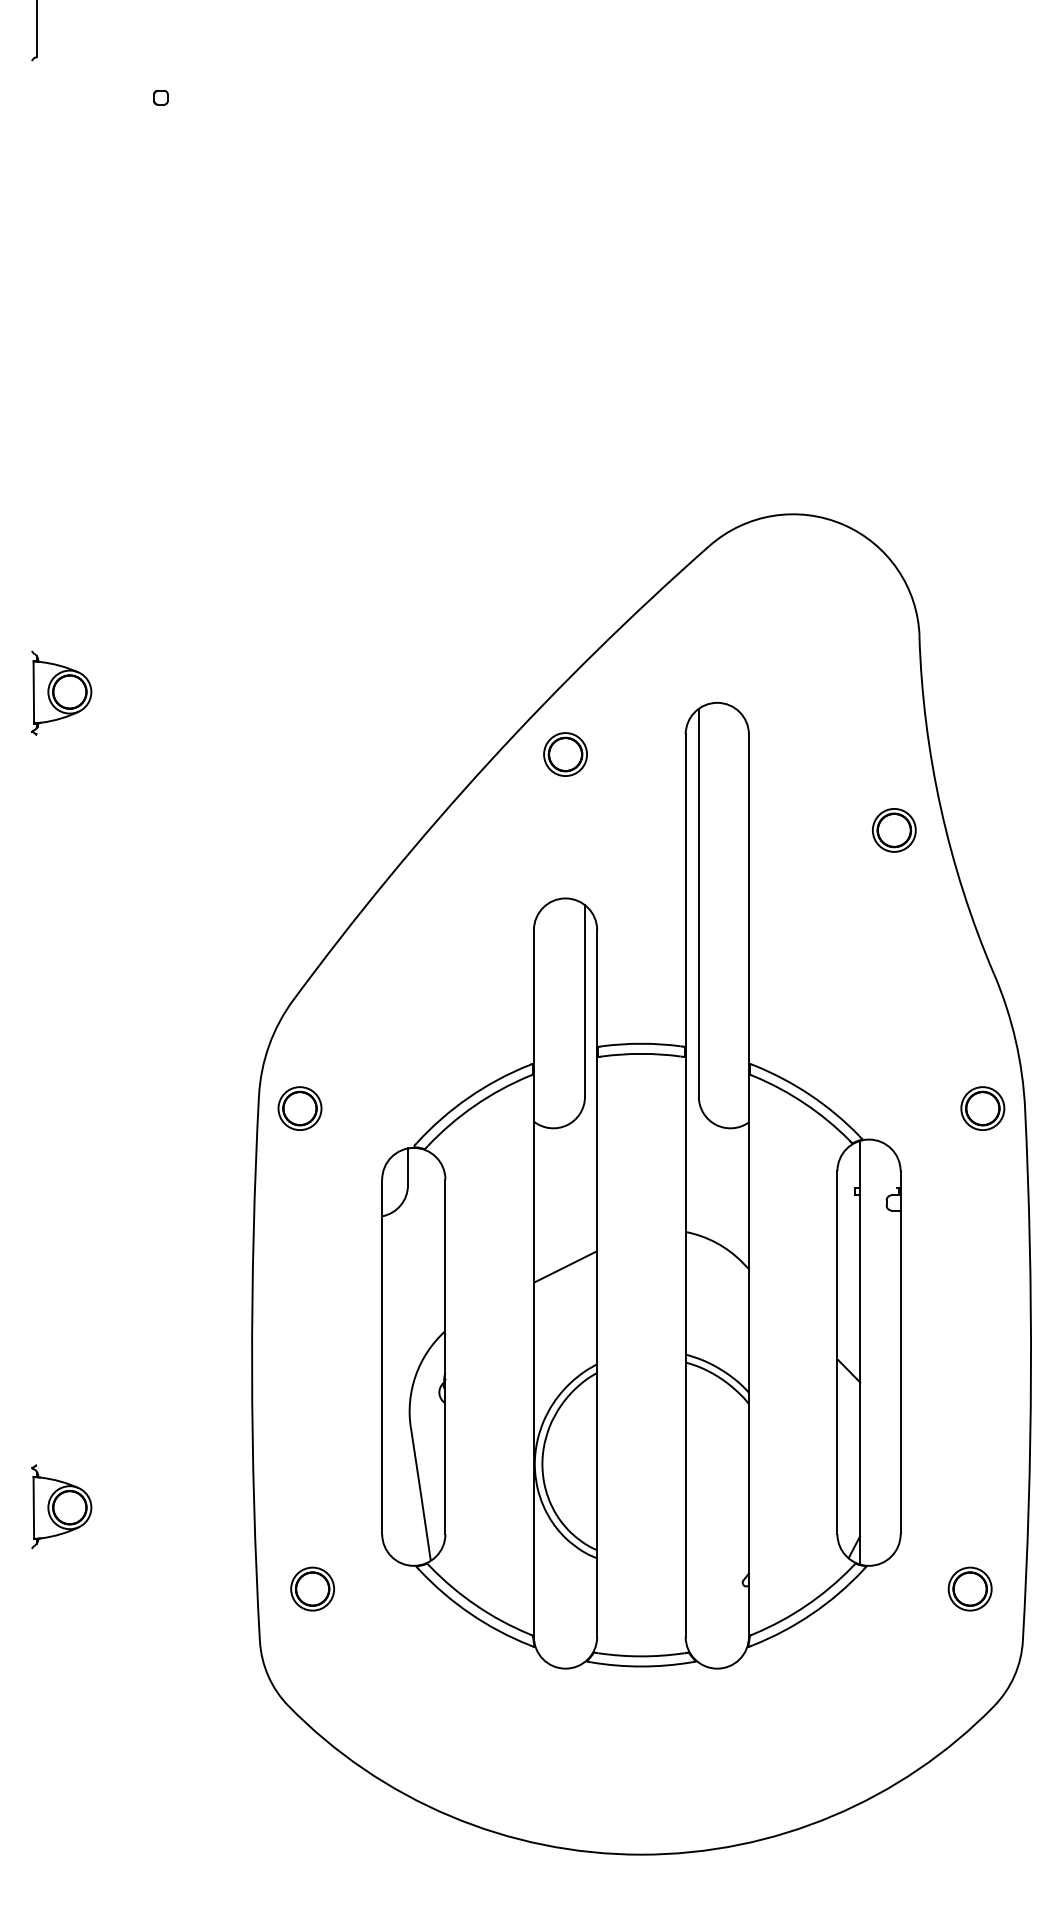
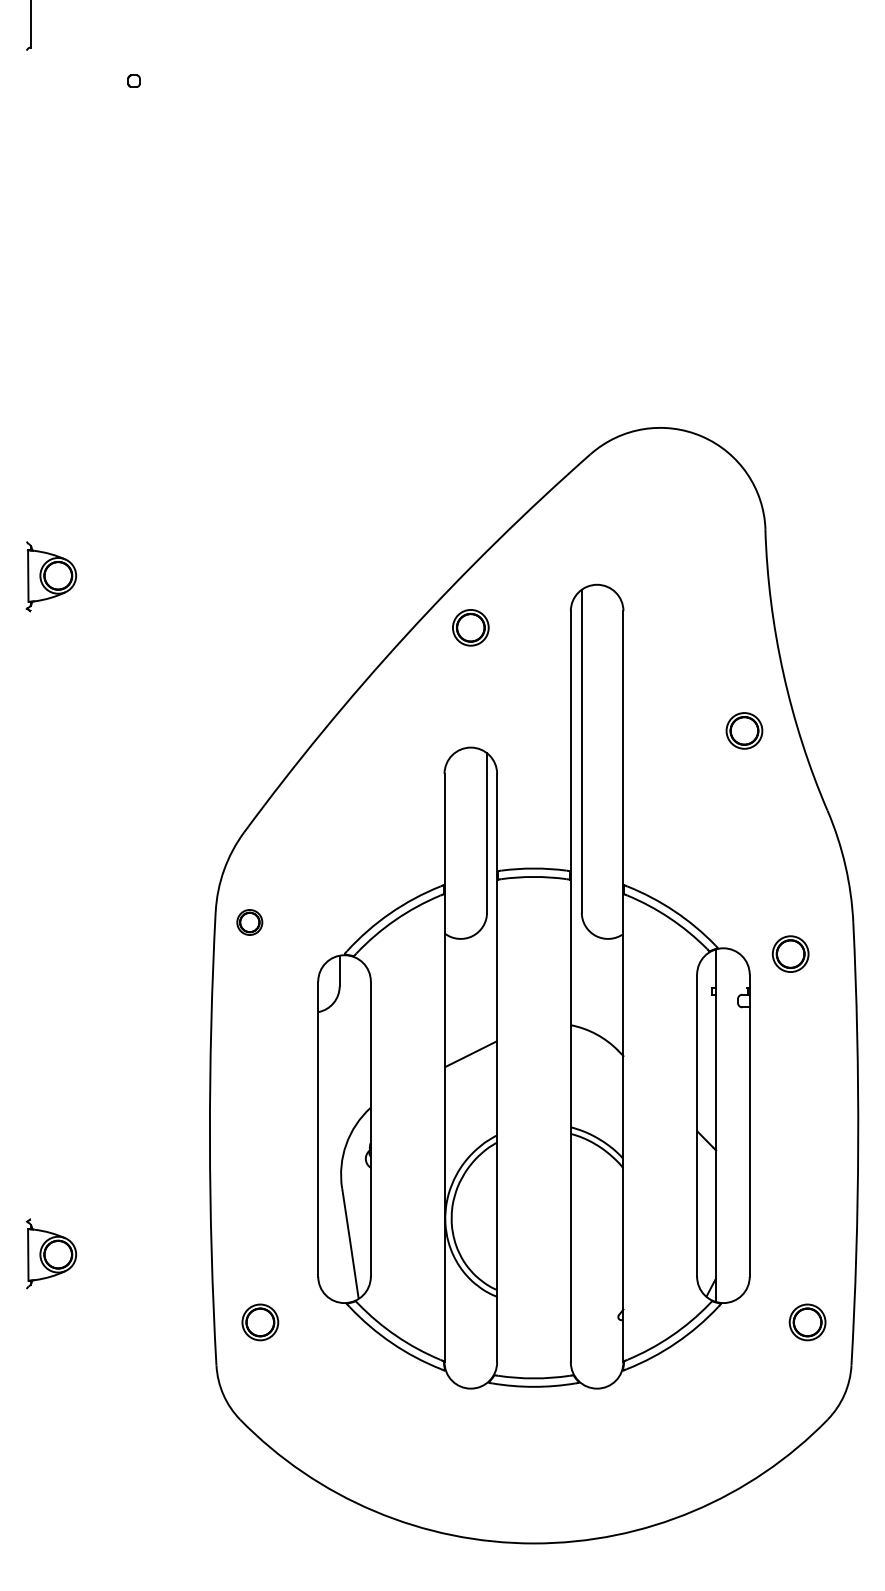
part: (894, 830) -> (744, 730), moved
part: (299, 1108) -> (249, 922), size x0.7
part: (982, 1108) -> (790, 954), moved

